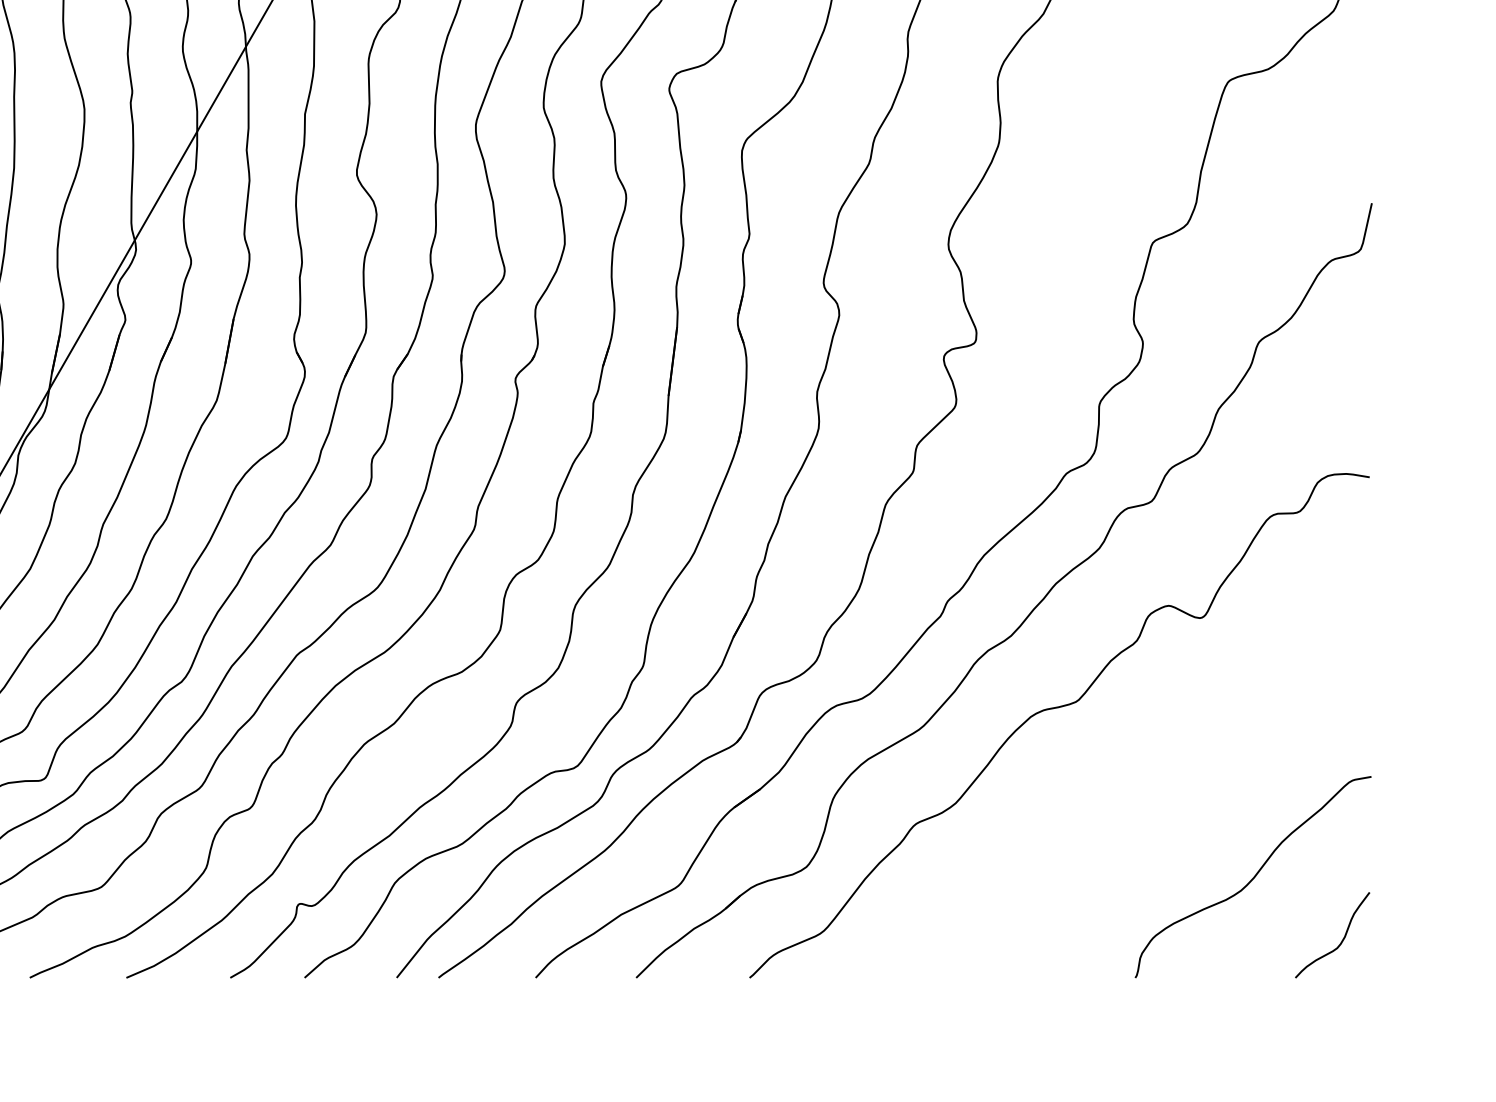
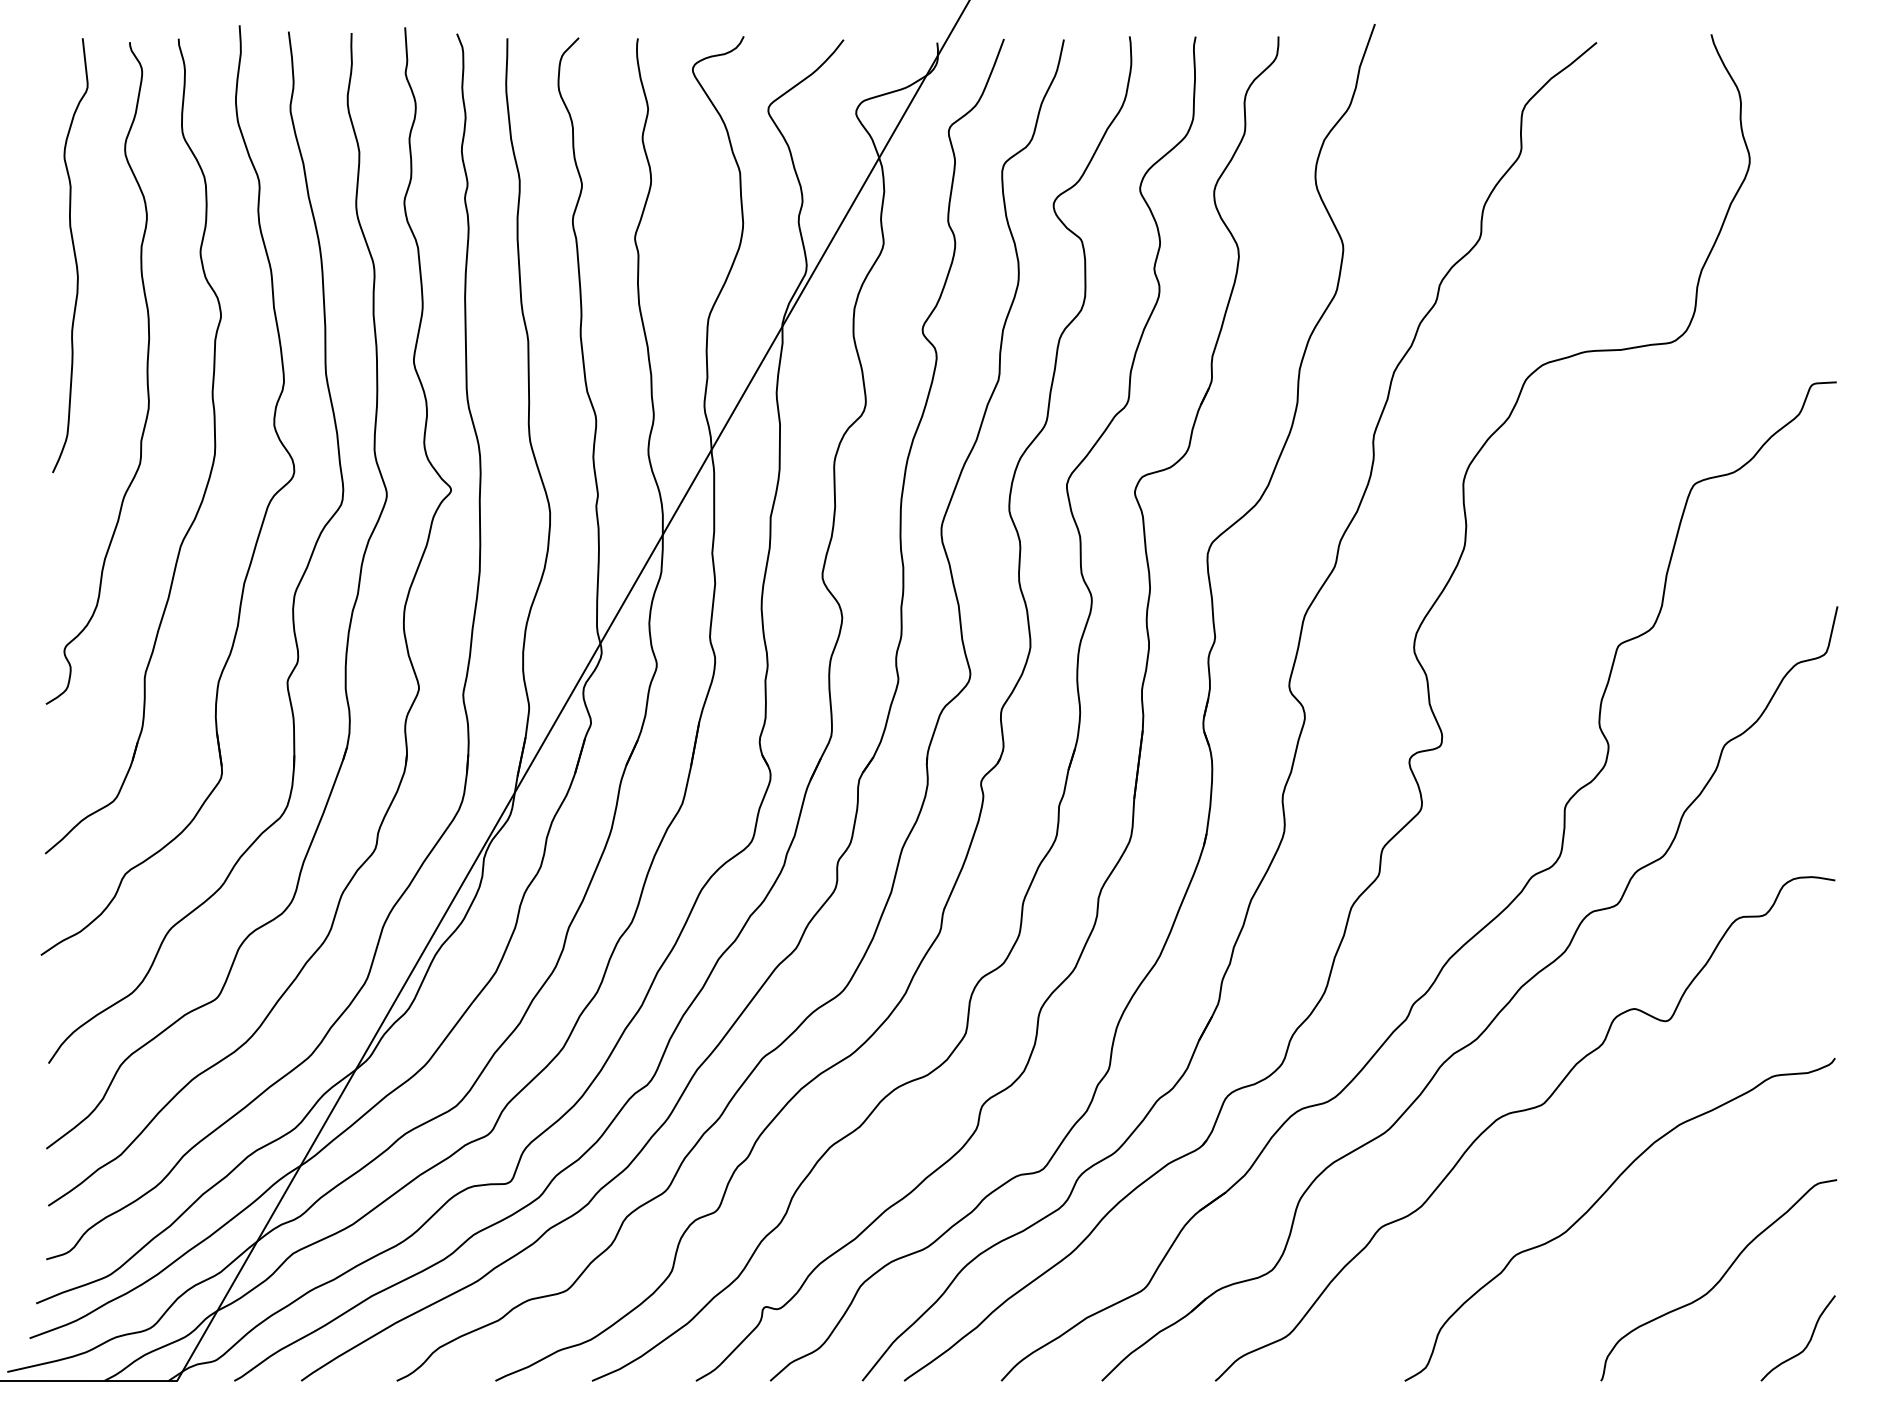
curve: (1132, 798) -> (1598, 1201), added

